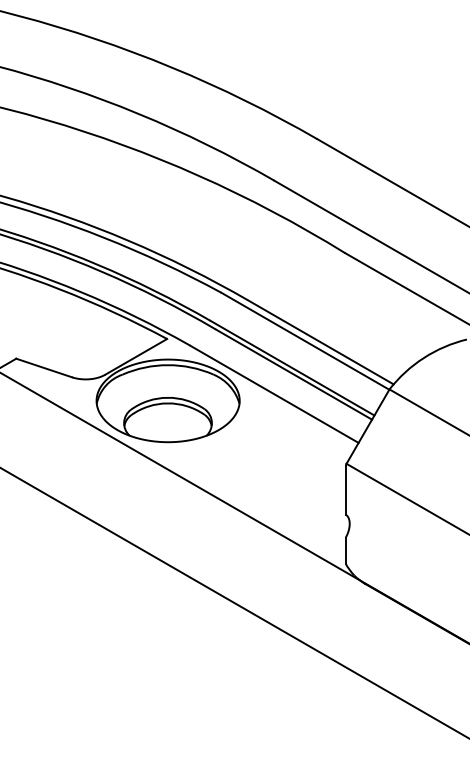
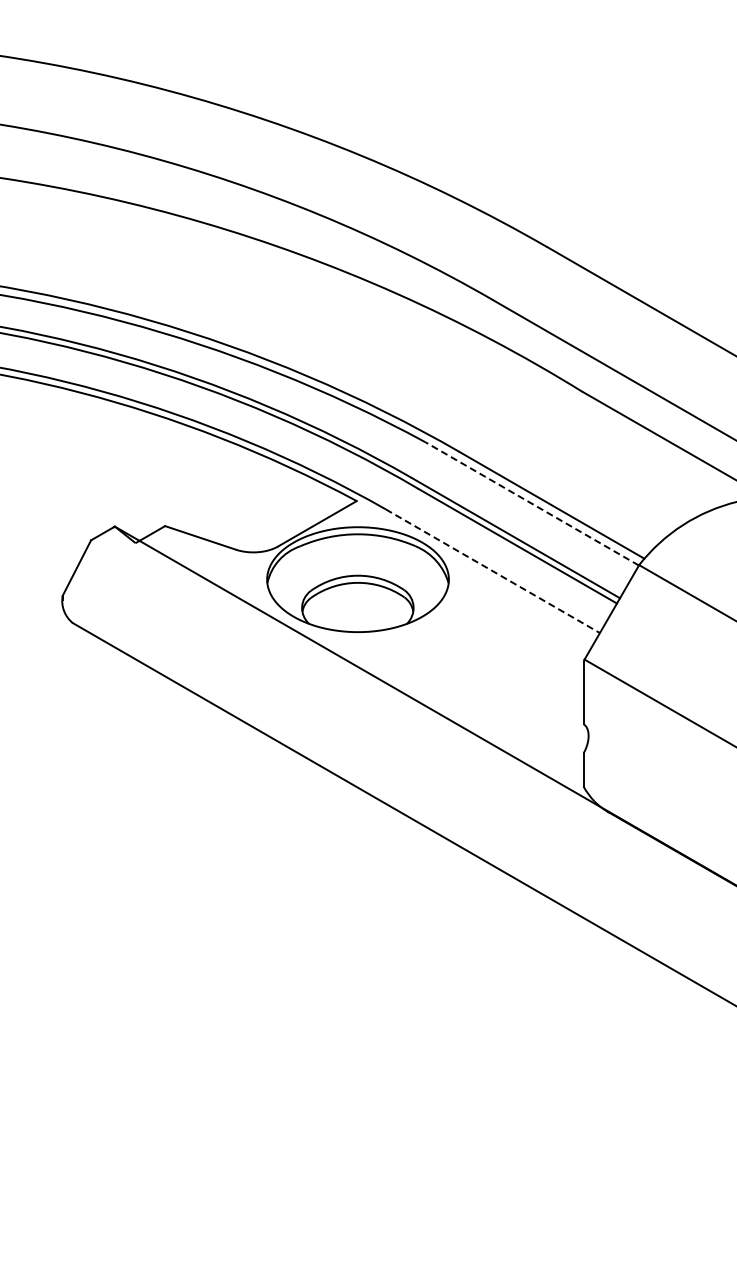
line: (304, 340) -> (531, 503), solid -> dashed
line: (274, 394) -> (492, 571), solid -> dashed

